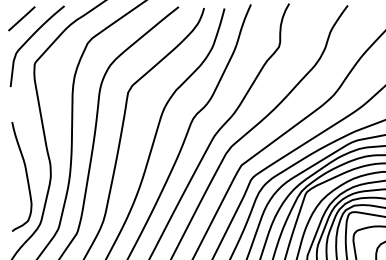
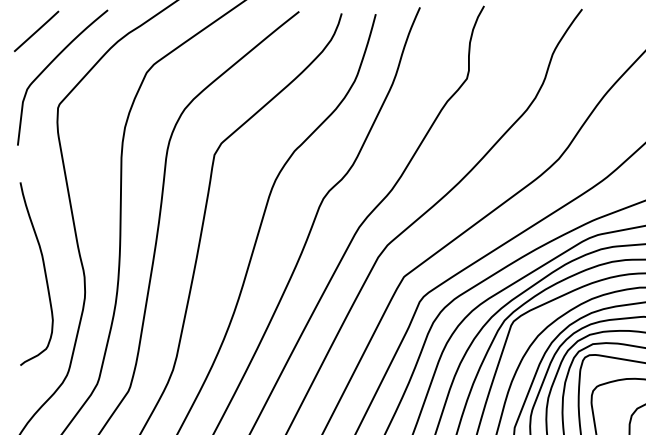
curve: (25, 173) -> (42, 268), moved

